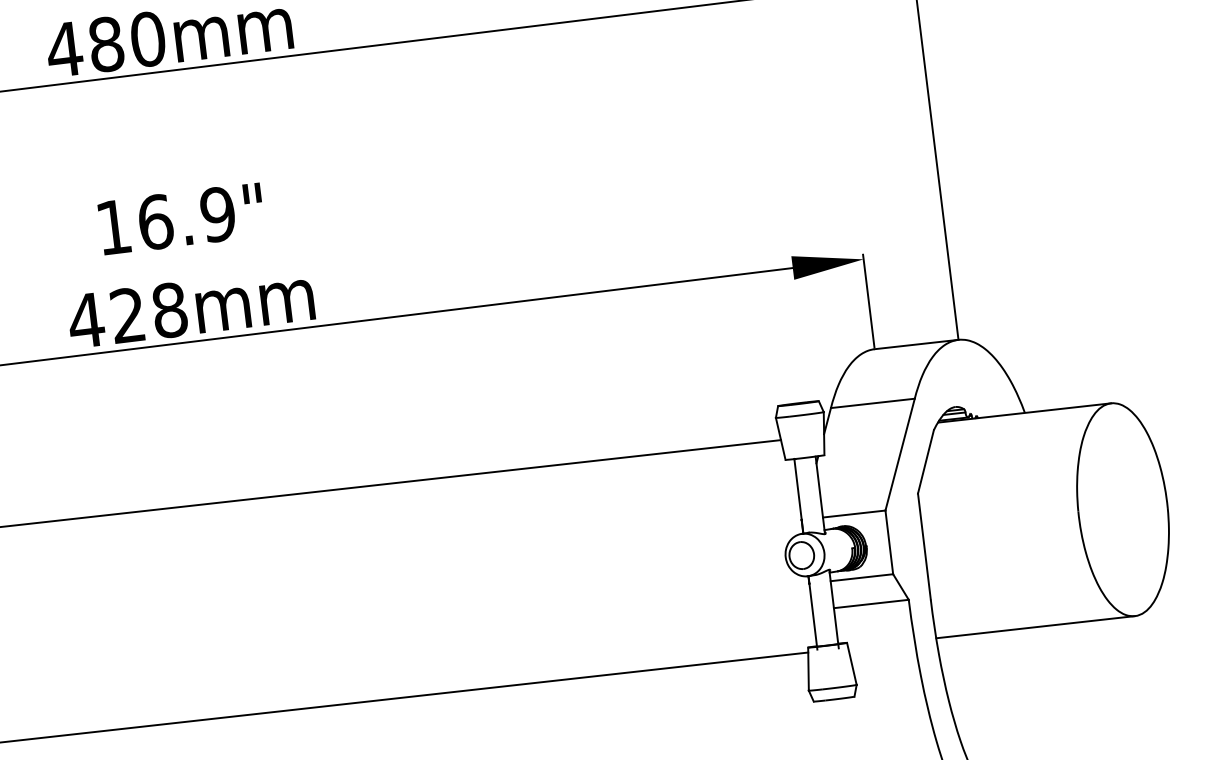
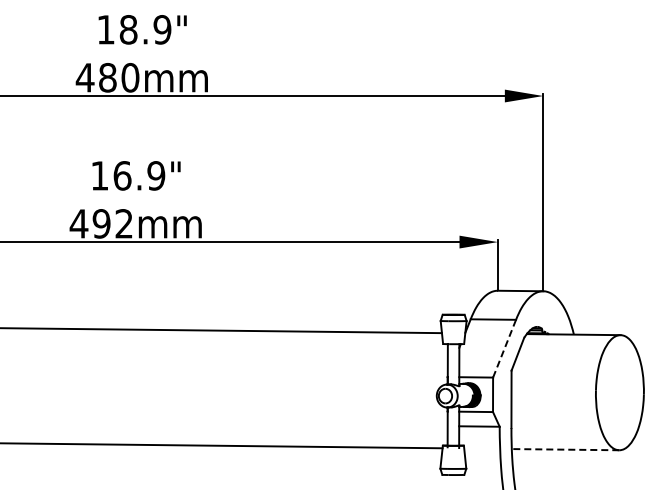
text: (147, 312) -> (112, 223), 428mm -> 492mm
line: (899, 454) -> (504, 348), solid -> dashed
line: (1035, 626) -> (565, 449), solid -> dashed

